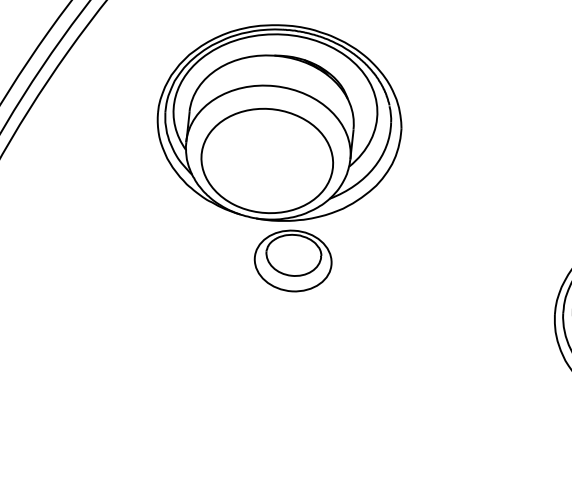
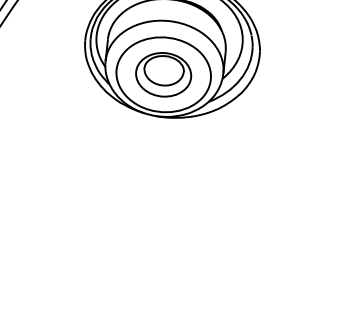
part: (292, 260) -> (163, 74), moved

